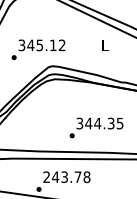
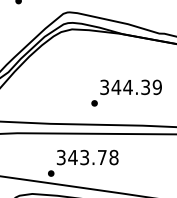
text: (119, 122) -> (156, 85), 344.35 -> 344.39
text: (46, 177) -> (60, 157), 243.78 -> 343.78

